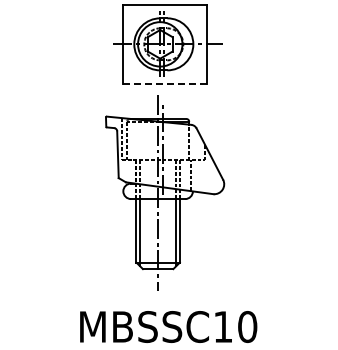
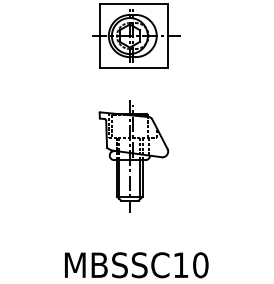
line: (164, 83) -> (133, 67), dashed -> solid
part: (165, 192) -> (134, 156), size x0.71

